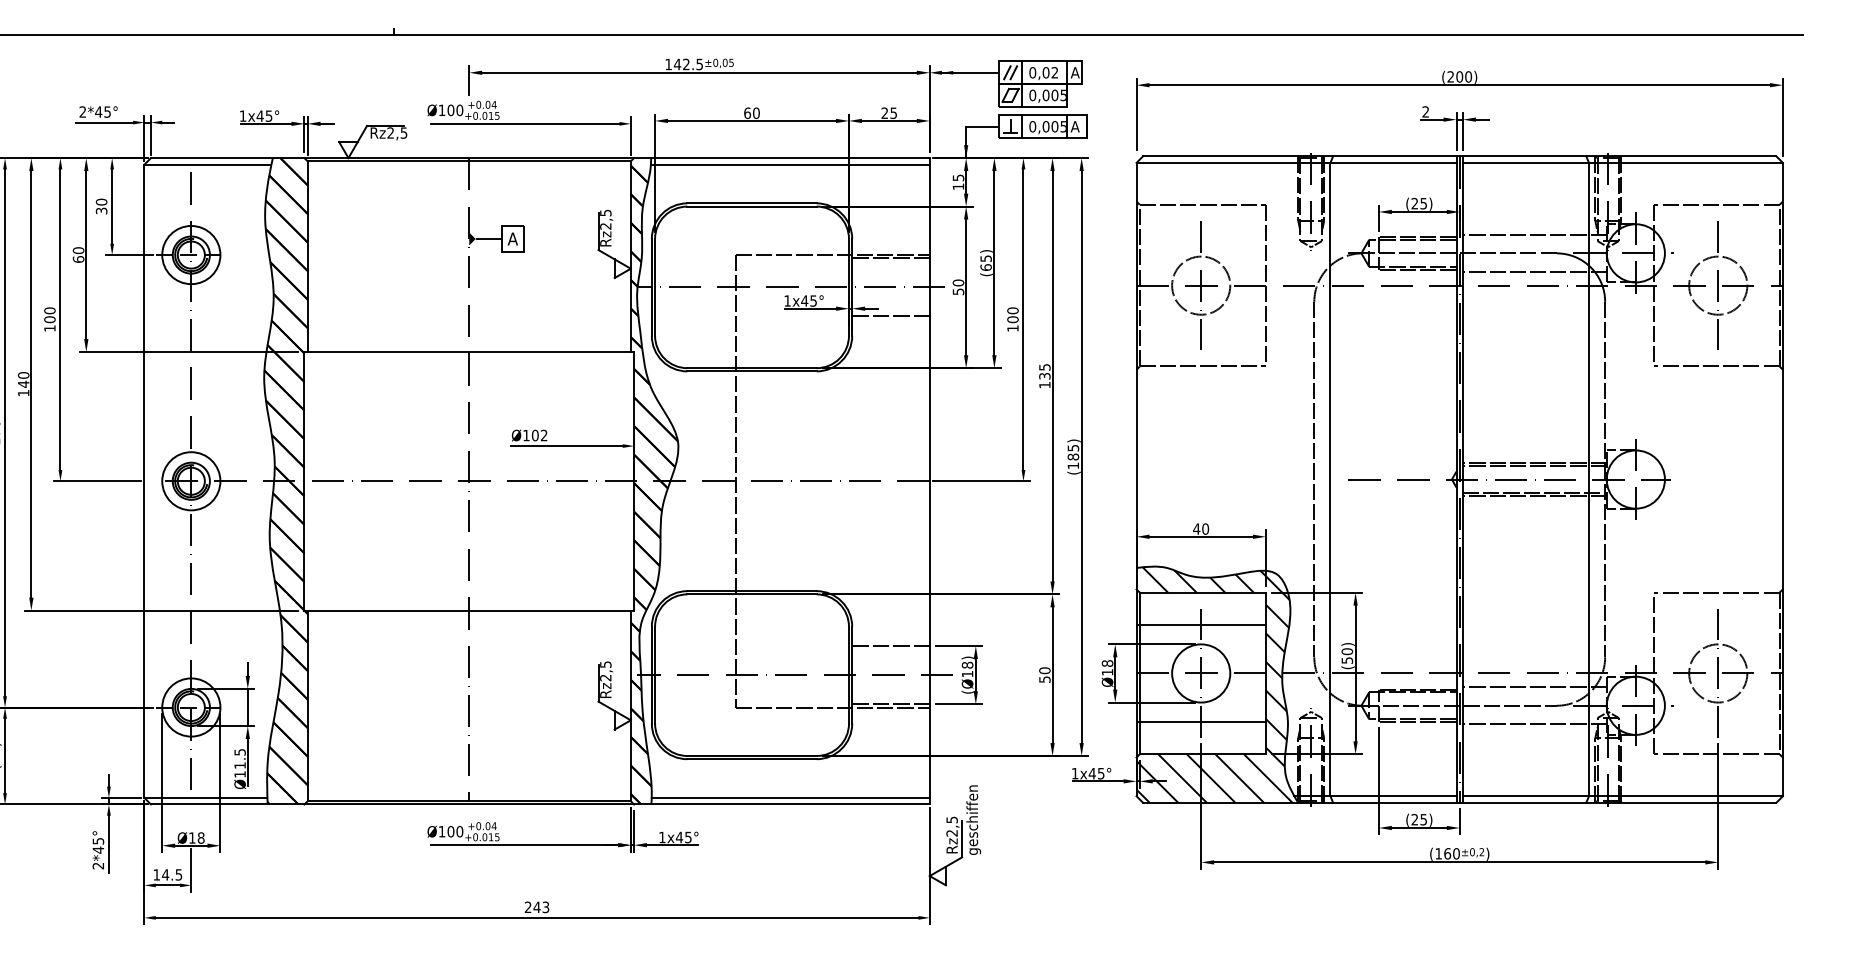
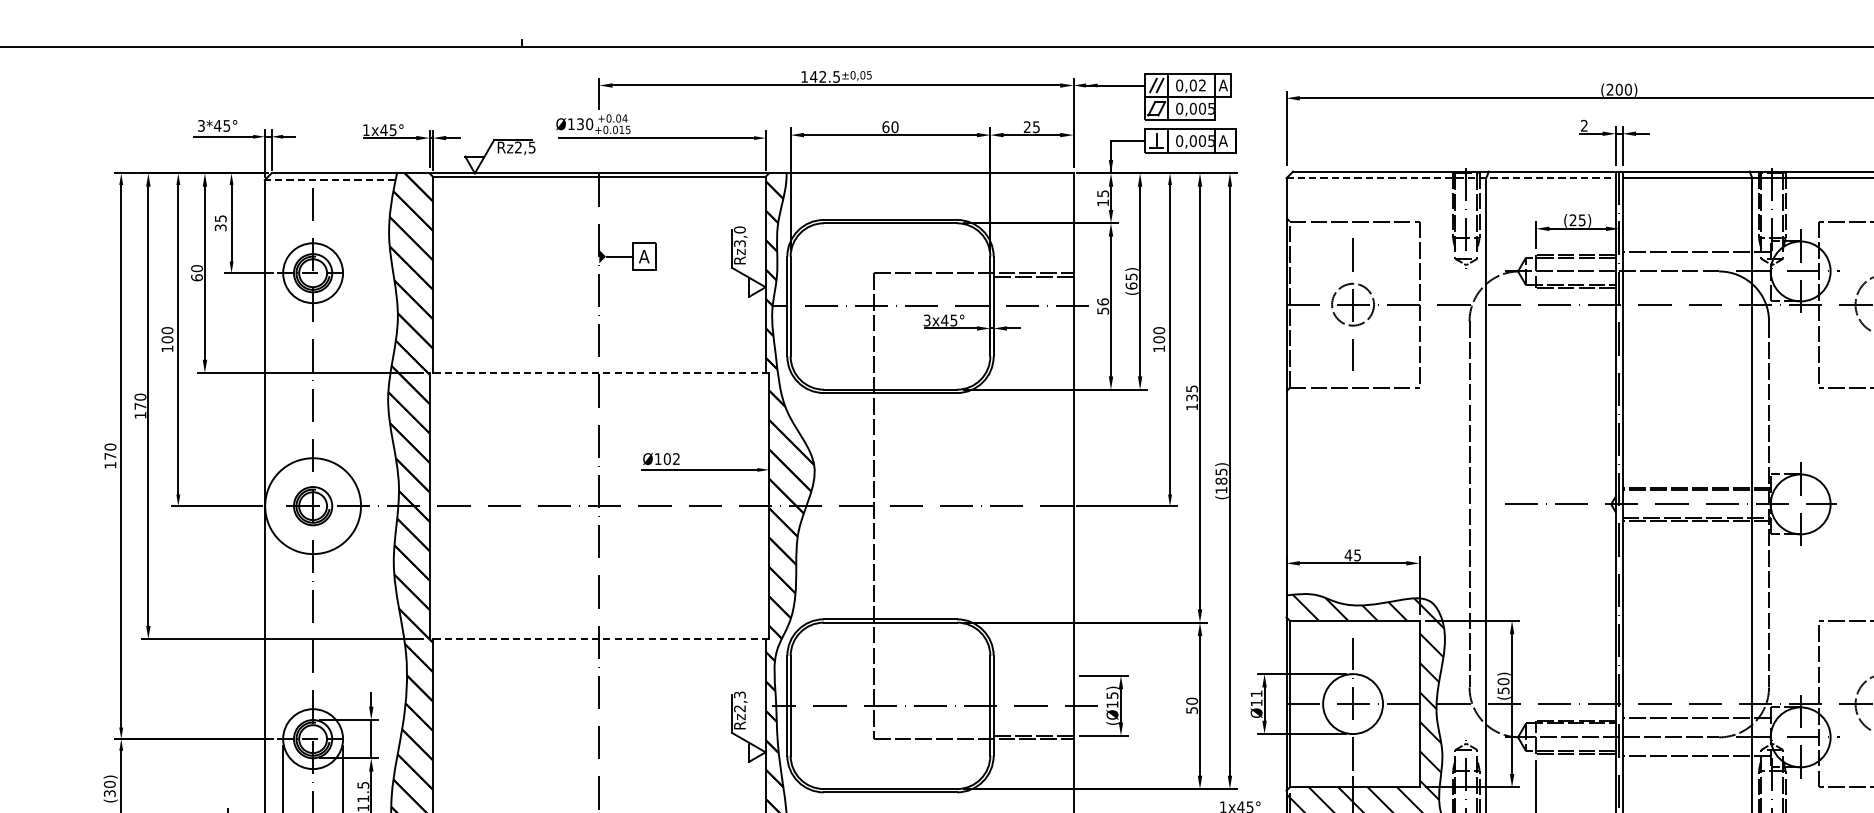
text: (450, 110) -> (579, 124), Ø100 -> Ø130
text: (82, 112) -> (201, 126), 2*45° -> 3*45°
line: (1296, 162) -> (1451, 177), solid -> dashed
line: (207, 164) -> (329, 179), solid -> dashed
line: (789, 164) -> (929, 179), removed
text: (101, 201) -> (220, 218), 30 -> 35
text: (605, 219) -> (739, 236), Rz2,5 -> Rz3,0
line: (1534, 271) -> (1696, 290), removed
text: (957, 282) -> (1102, 301), 50 -> 56
circle: (1201, 285) -> (1353, 304), size x0.7
text: (787, 300) -> (927, 319), 1x45° -> 3x45°
line: (888, 316) -> (1031, 336), removed
line: (469, 352) -> (599, 373), solid -> dashed
text: (23, 383) -> (140, 405), 140 -> 170
circle: (191, 481) -> (313, 506), size x1.6
text: (1205, 528) -> (1357, 554), 40 -> 45
line: (469, 610) -> (599, 639), solid -> dashed
line: (1200, 624) -> (1352, 653), removed
line: (888, 646) -> (1031, 676), removed
text: (1107, 663) -> (1256, 693), Ø18 -> Ø11
text: (605, 664) -> (739, 694), Rz2,5 -> Rz2,3
text: (967, 664) -> (1112, 694), (Ø18) -> (Ø15)
line: (1200, 721) -> (1352, 753), removed

